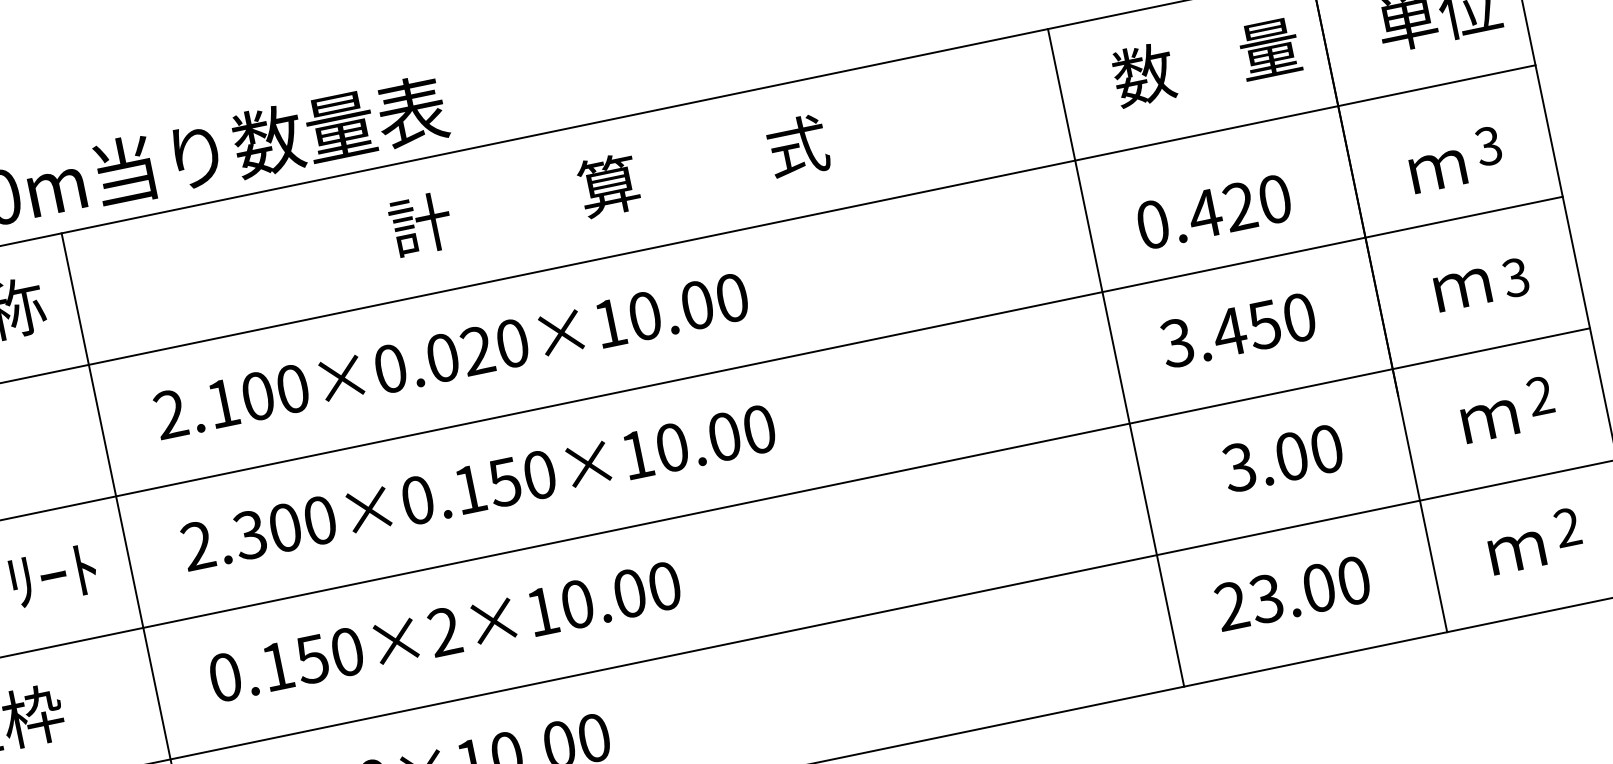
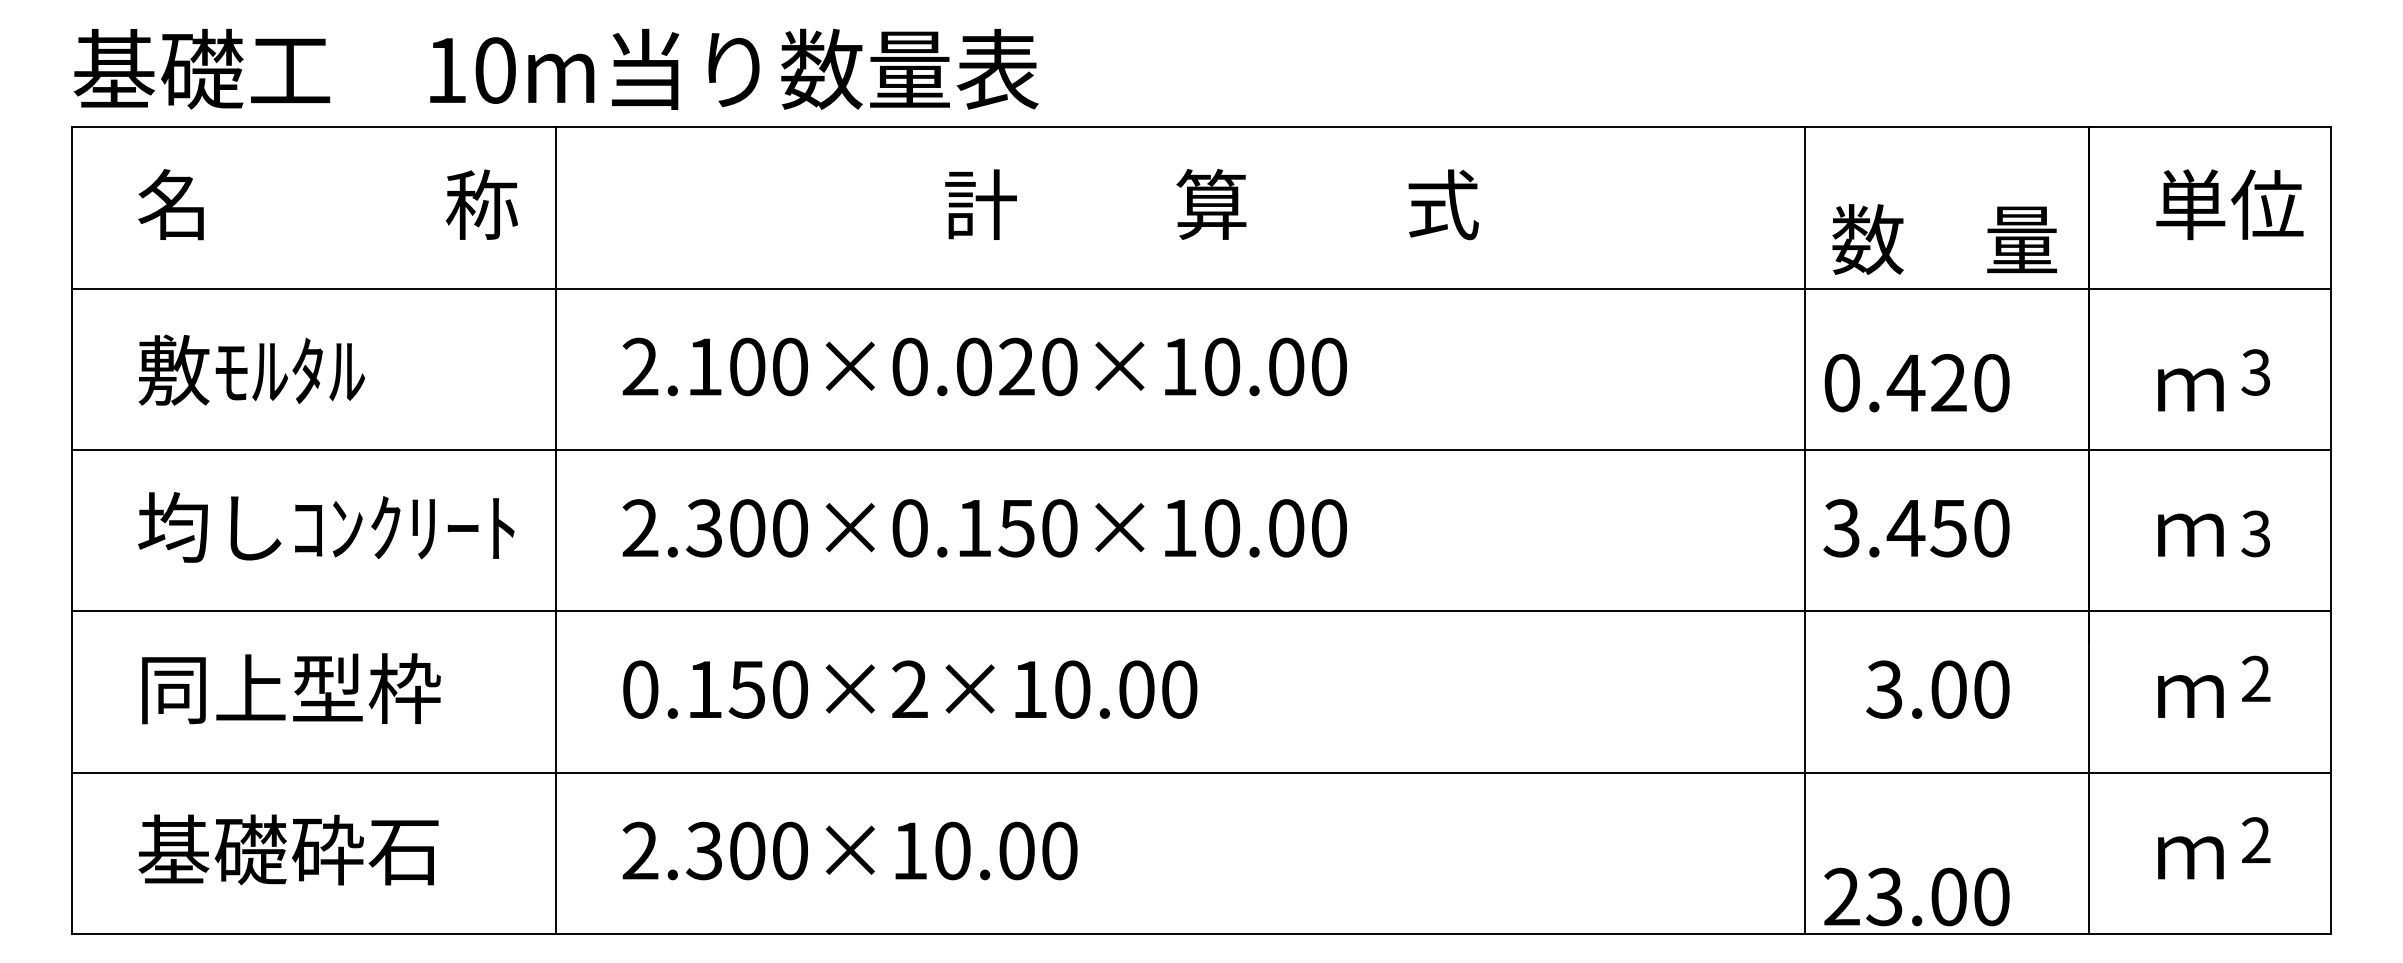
text: (1206, 61) -> (1944, 239), moved
line: (1116, 357) -> (1805, 530), moved
text: (1292, 593) -> (1916, 896), moved

